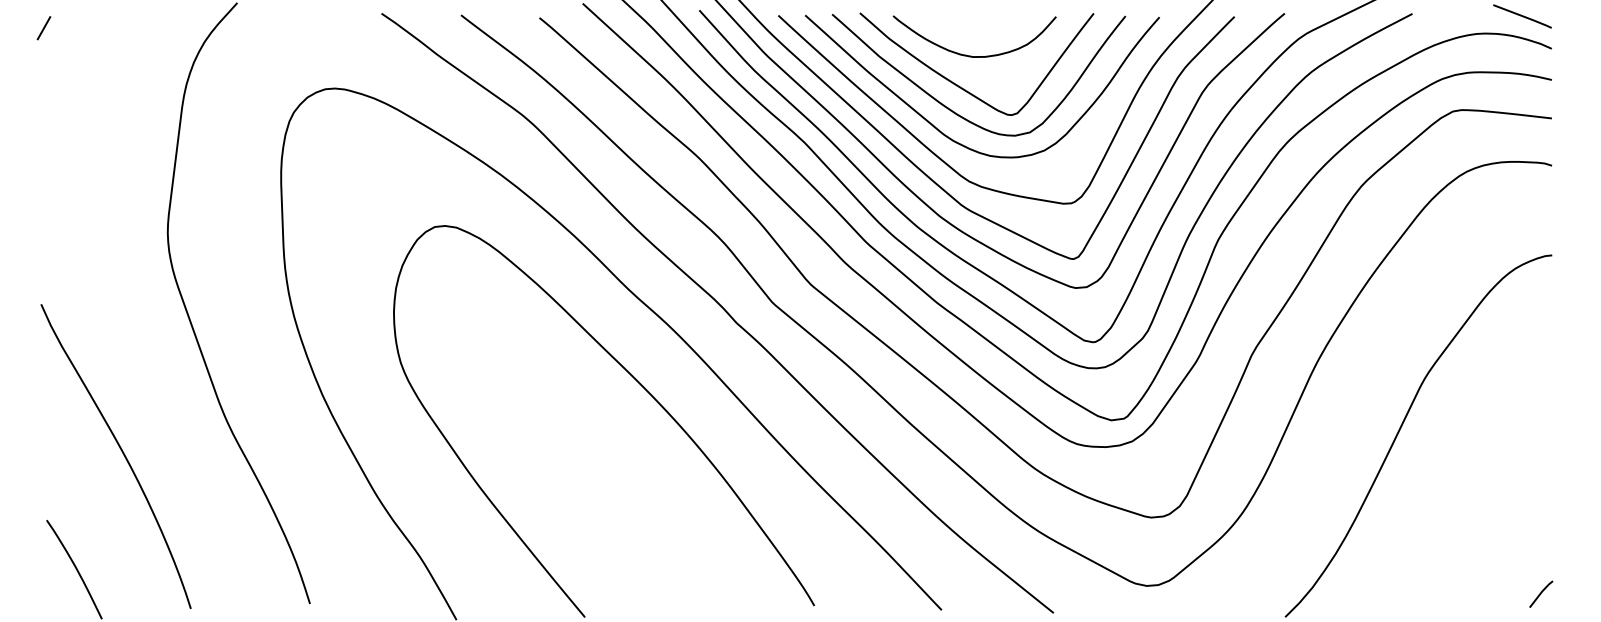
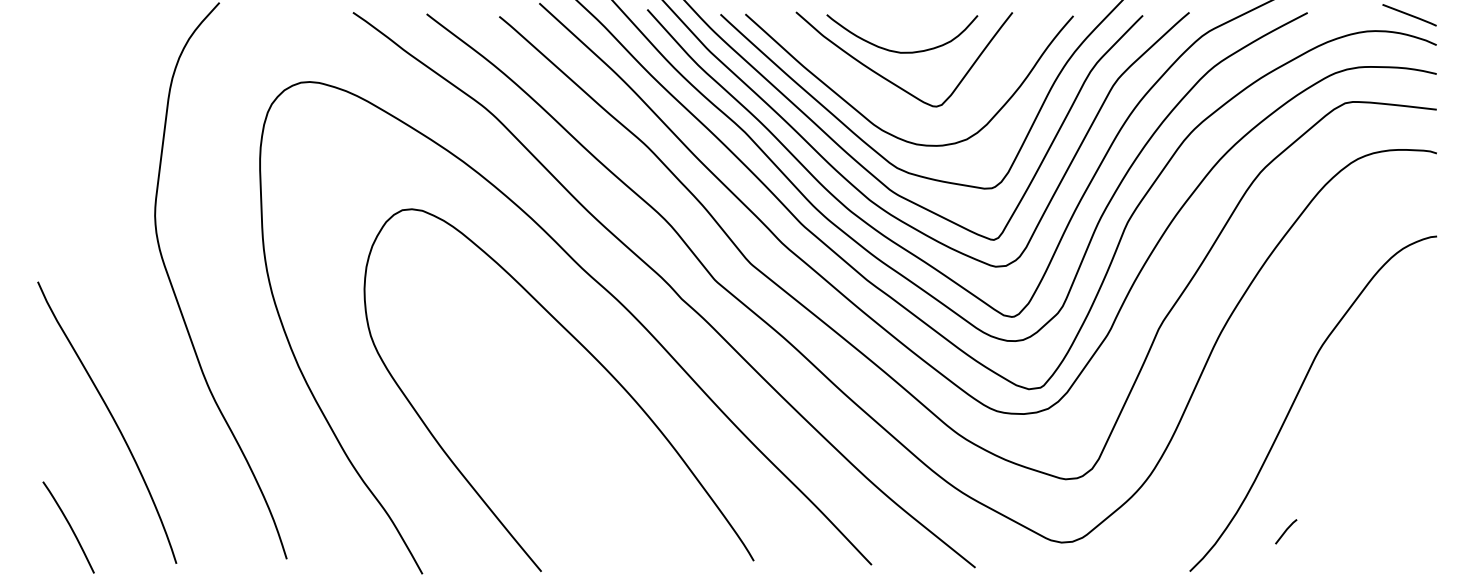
line: (43, 28) -> (40, 26), removed
curve: (954, 111) -> (883, 103), removed
line: (1541, 593) -> (1286, 531), moved

